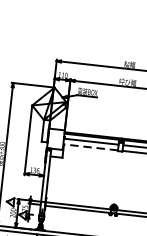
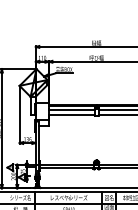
line: (90, 147) -> (71, 115), dashed -> solid

